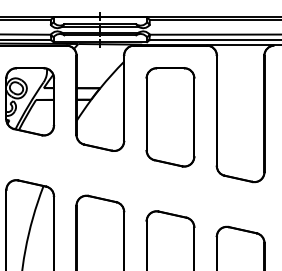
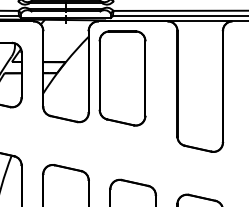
part: (170, 117) -> (122, 78), moved

